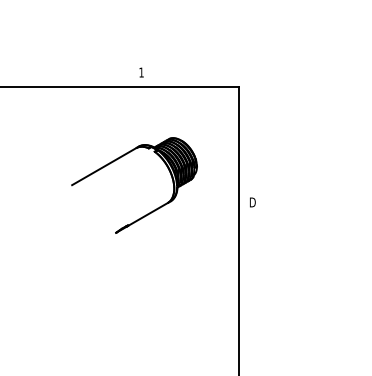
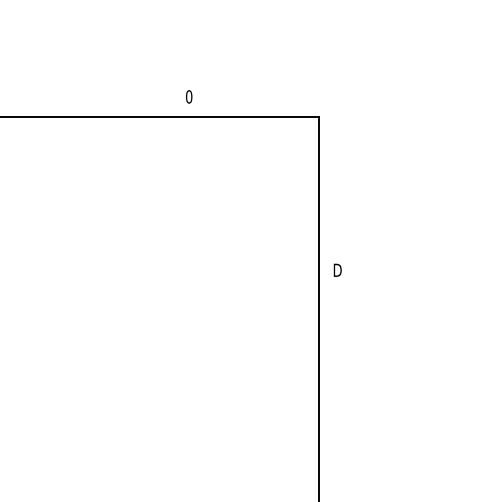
text: (141, 72) -> (189, 96), 1 -> 0
part: (120, 158) -> (161, 211), removed

